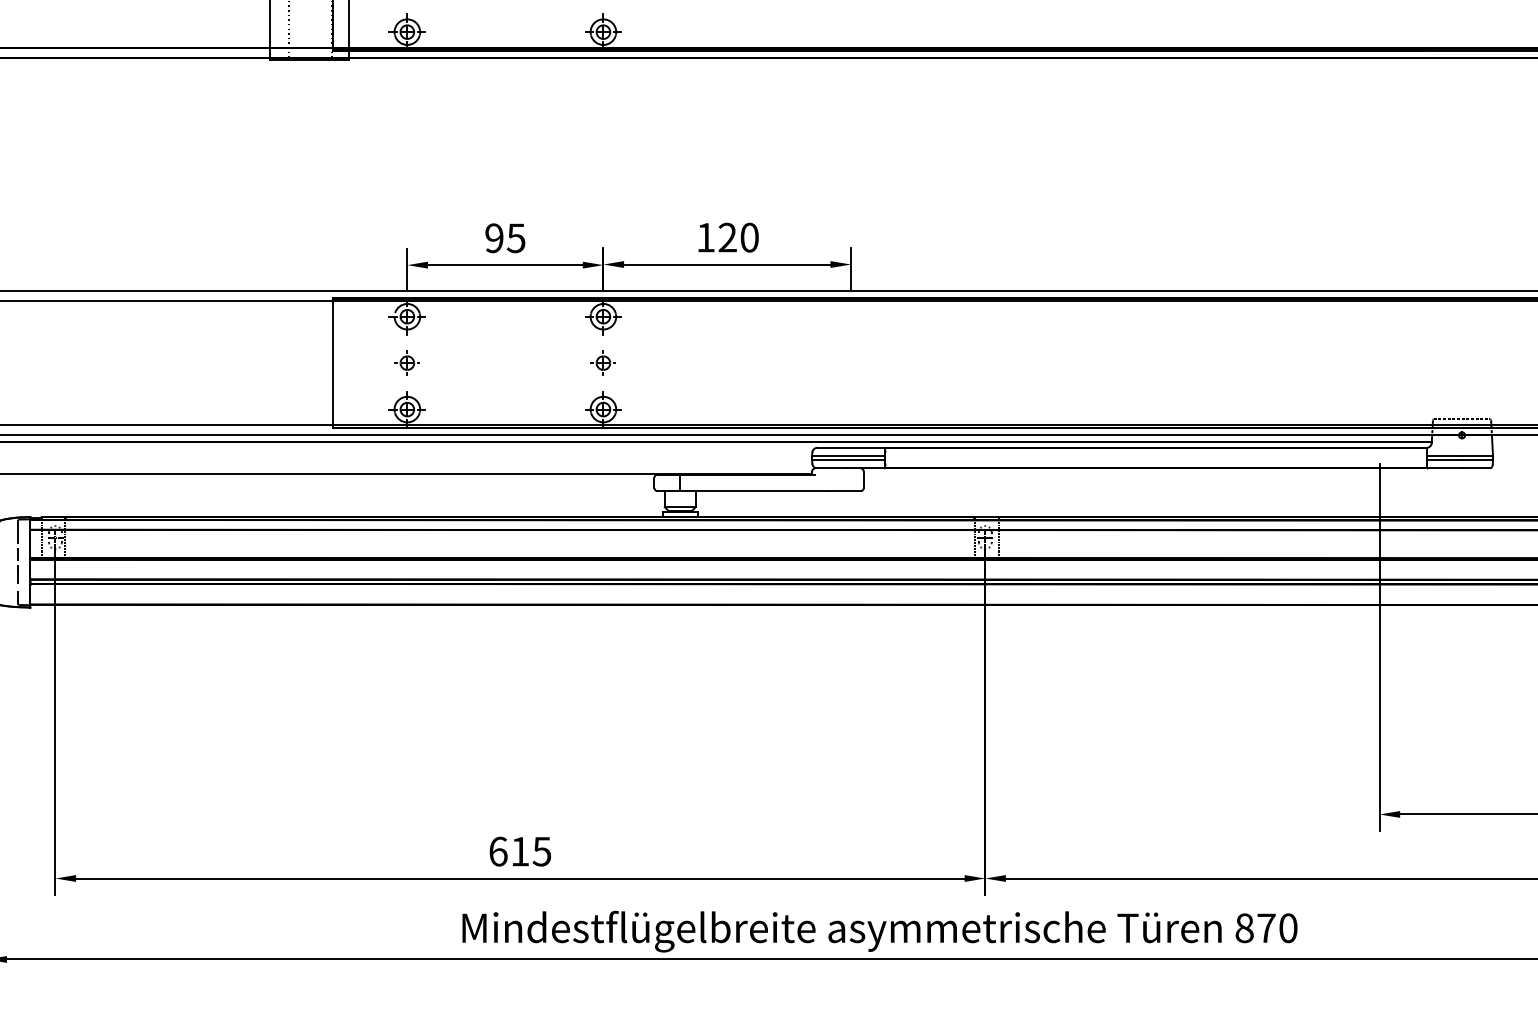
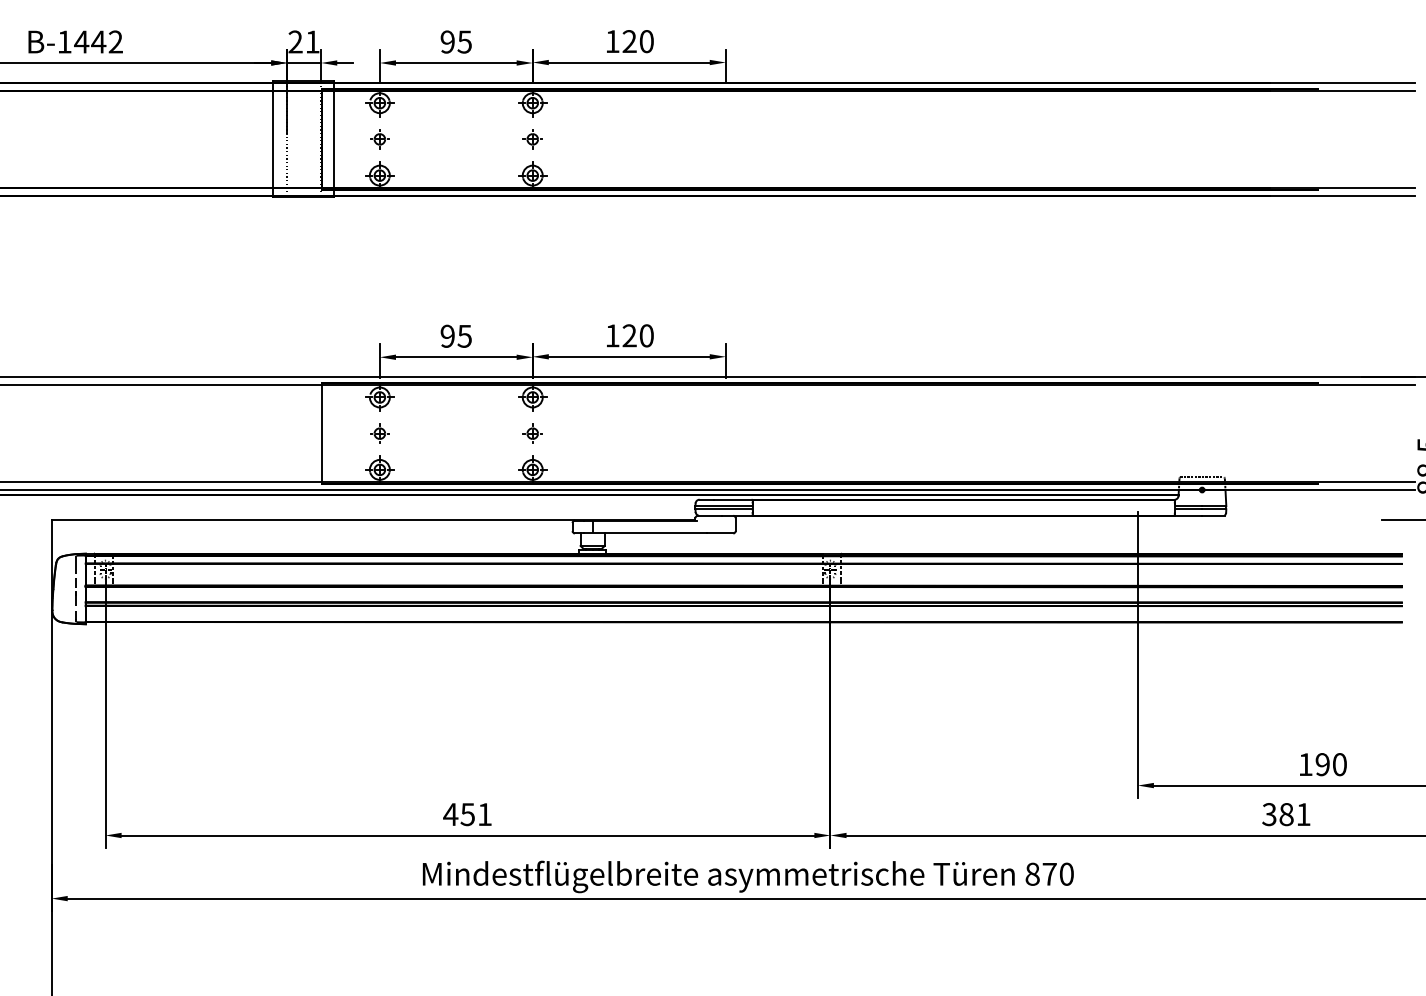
text: (519, 851) -> (467, 814), 615 -> 451

